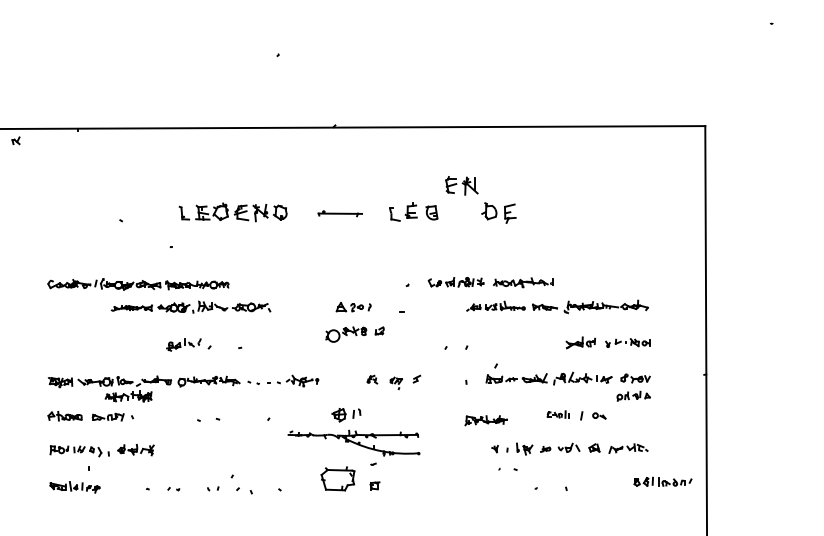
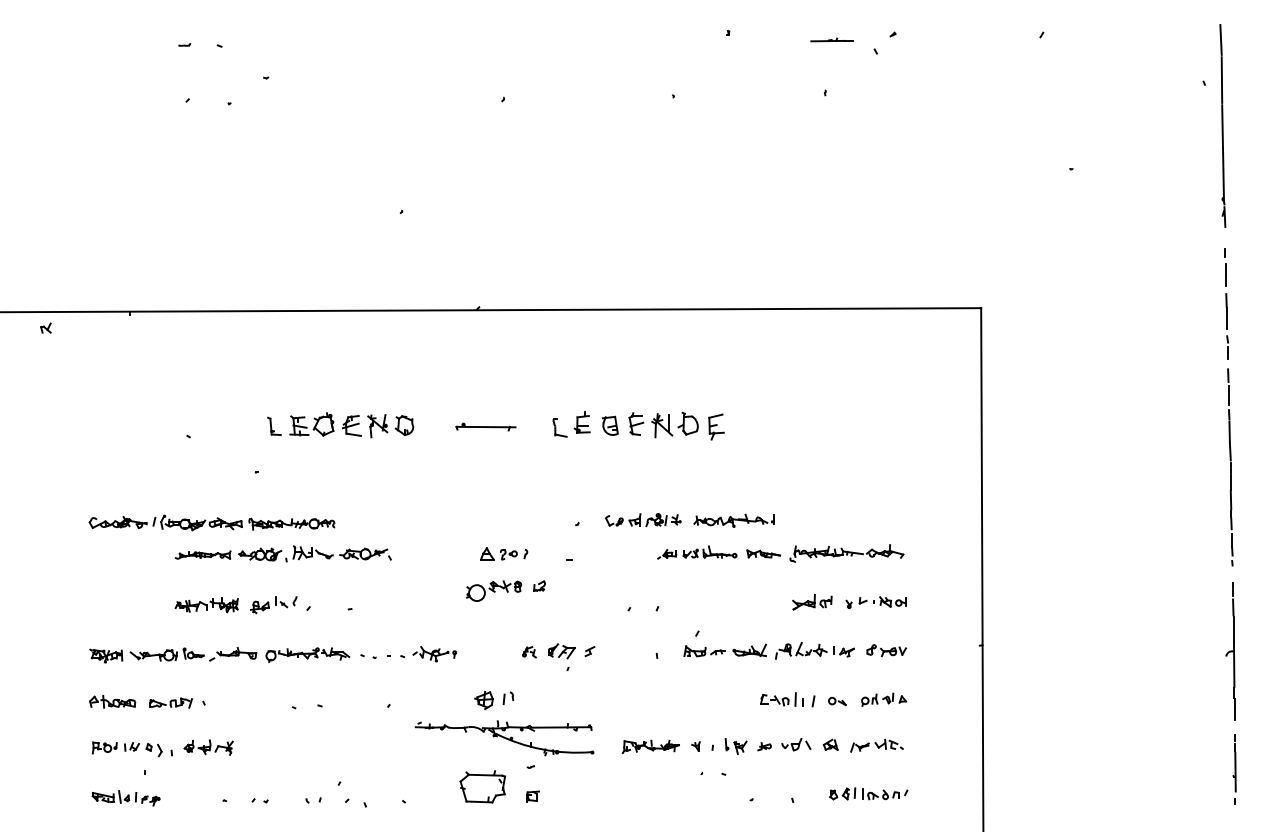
part: (461, 186) -> (650, 425), moved
part: (395, 383) -> (561, 657), size x1.67
part: (128, 396) -> (206, 605), moved
part: (633, 396) -> (883, 699), moved
part: (558, 414) -> (781, 699), size x1.43
part: (485, 420) -> (650, 746), moved
part: (662, 481) -> (868, 793), moved

